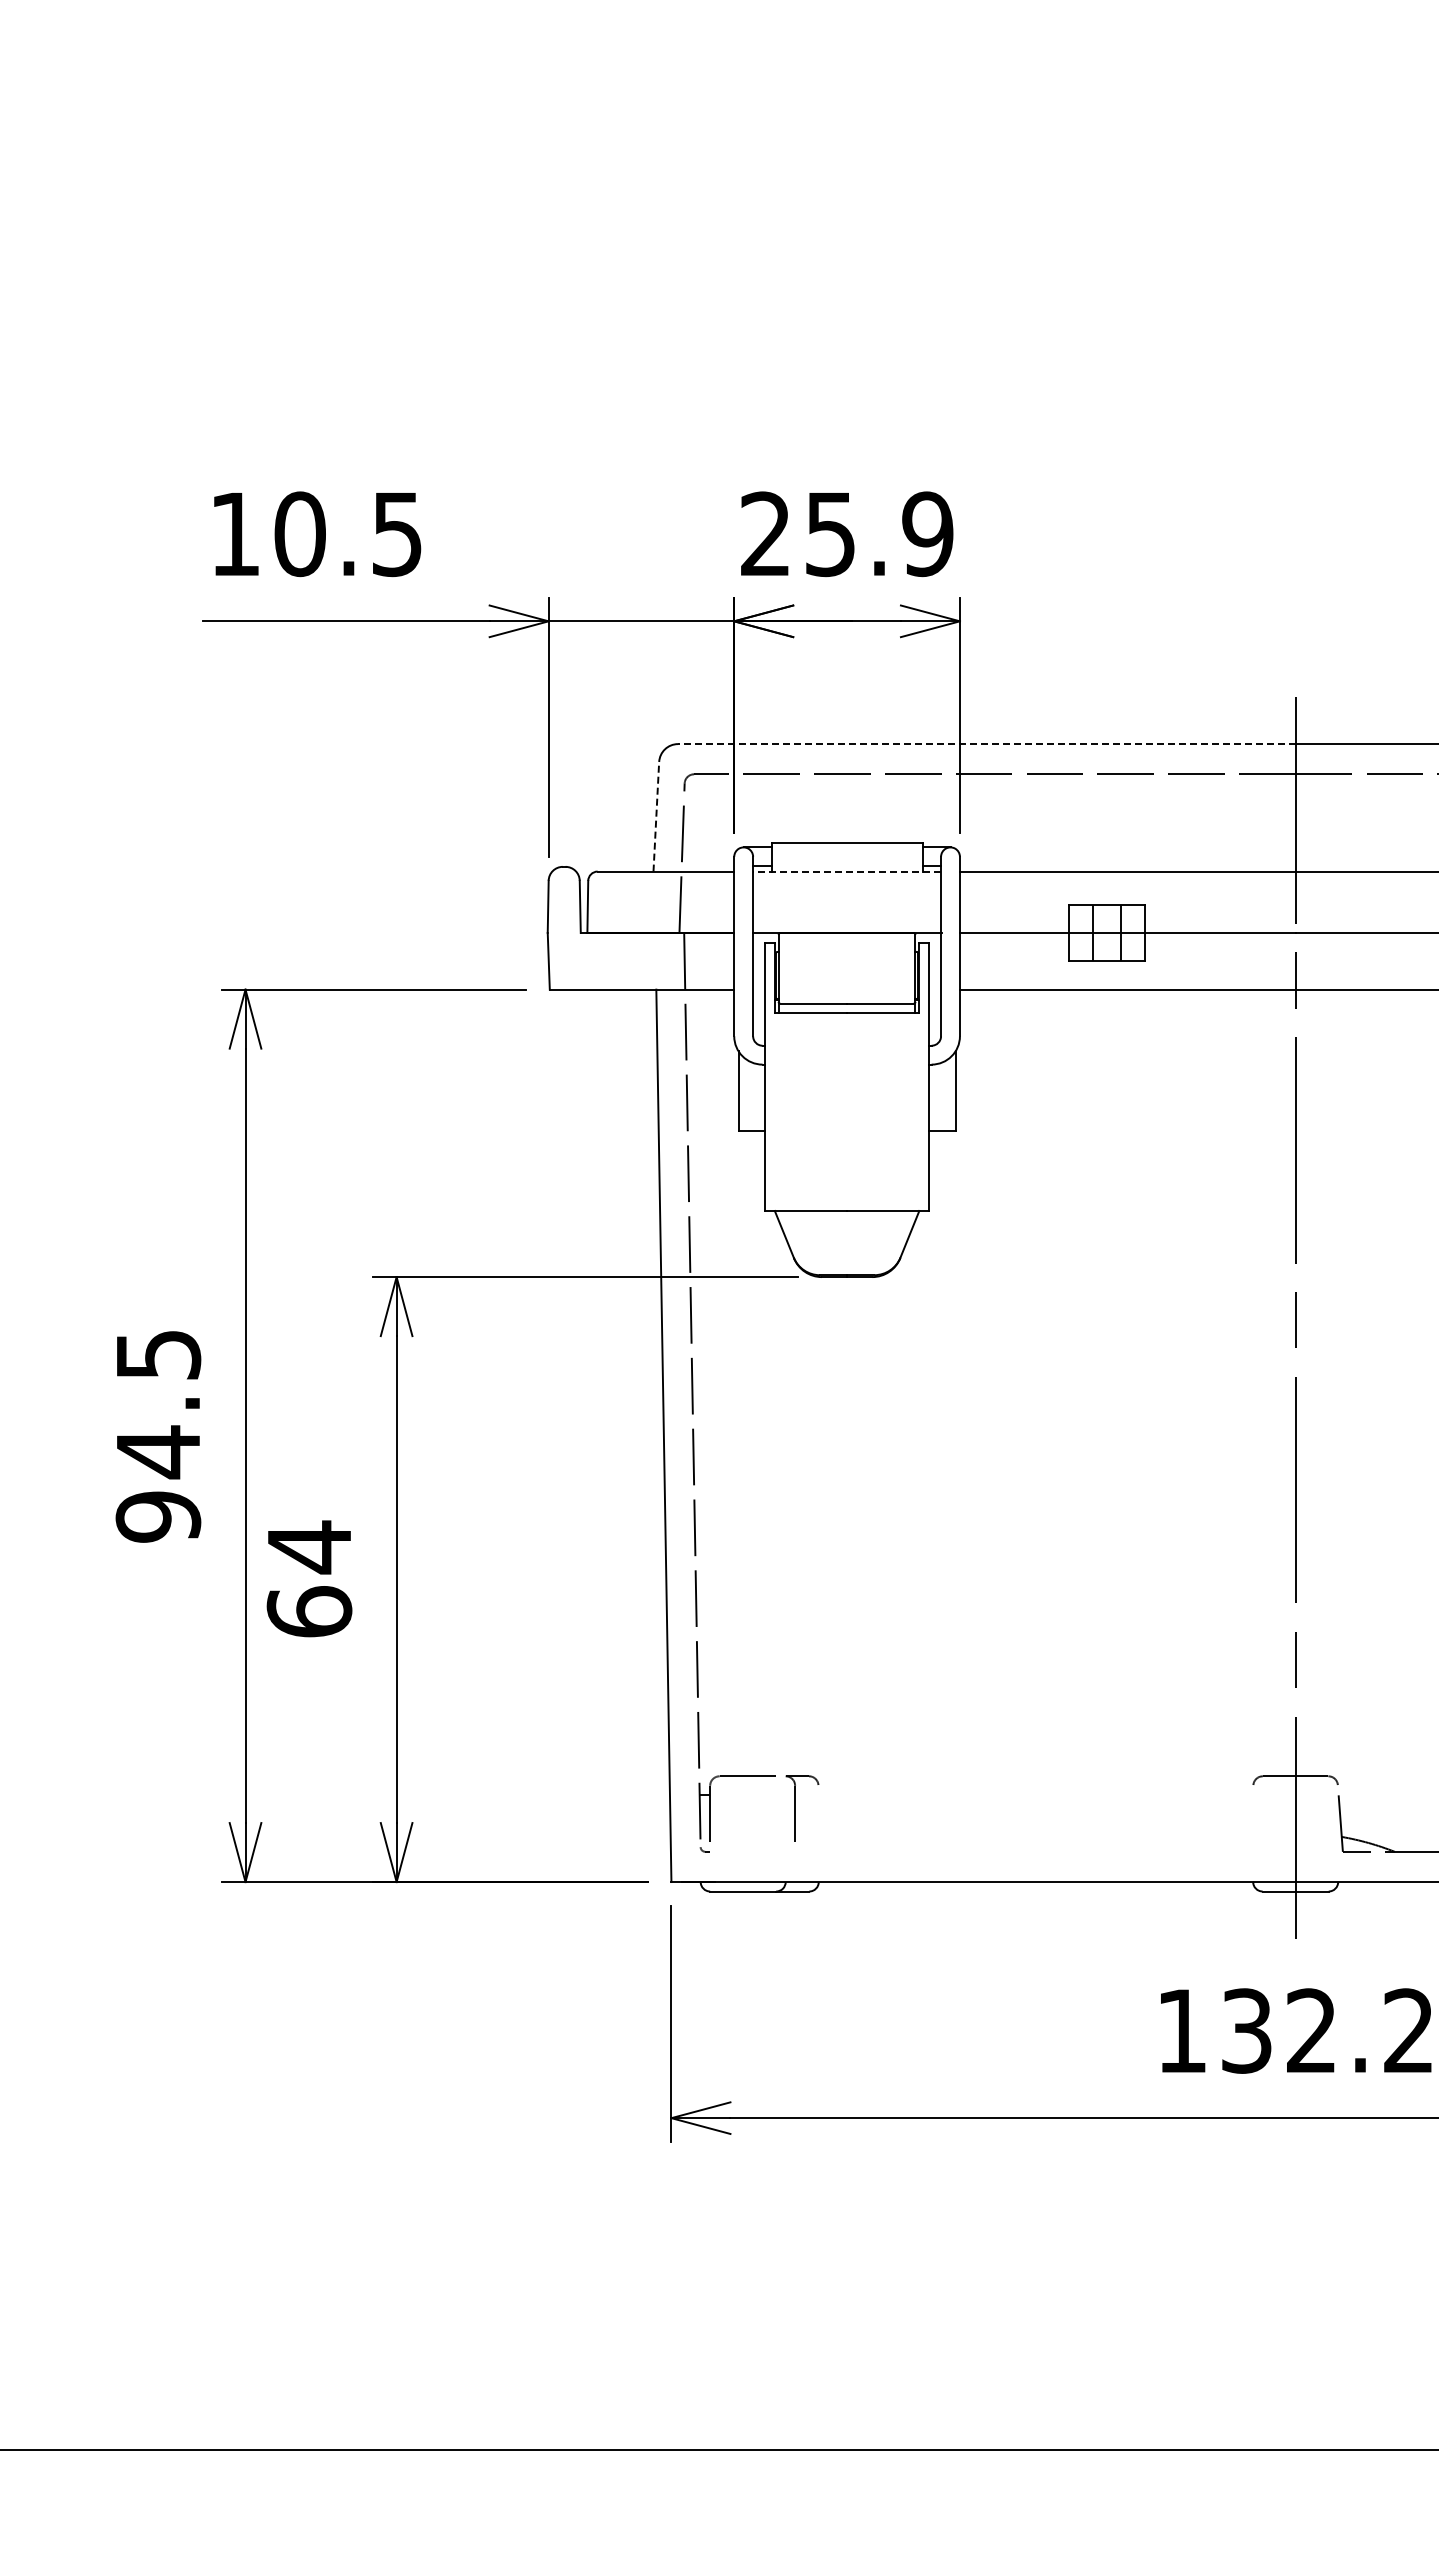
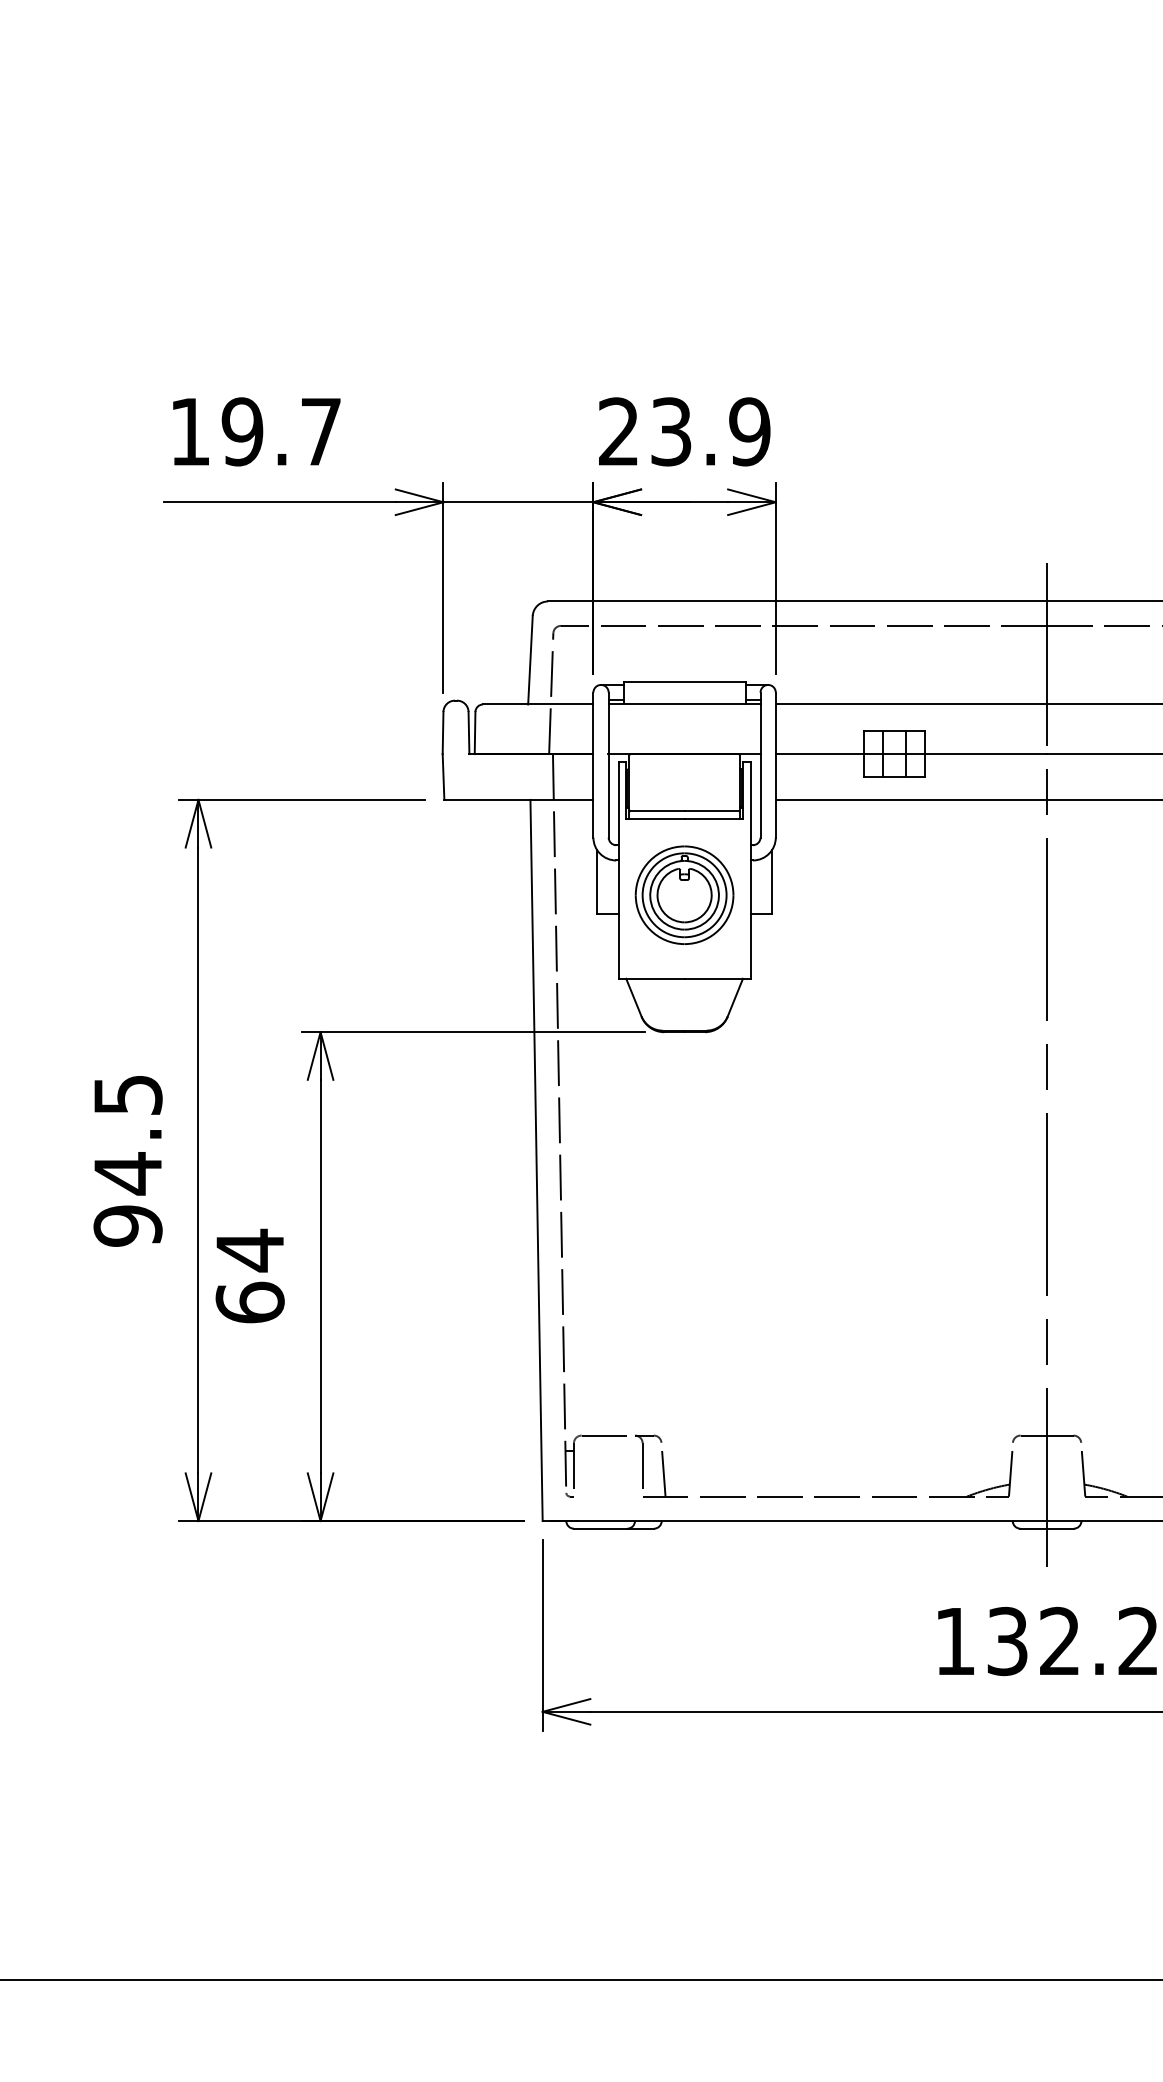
text: (830, 533) -> (671, 431), 25.9 -> 23.9
text: (347, 534) -> (280, 432), 10.5 -> 19.7
line: (986, 744) -> (797, 601), dashed -> solid
line: (656, 816) -> (530, 659), dashed -> solid
line: (847, 871) -> (684, 704), dashed -> solid
part: (846, 1107) -> (684, 895), added
part: (1024, 1851) -> (827, 1496), added

